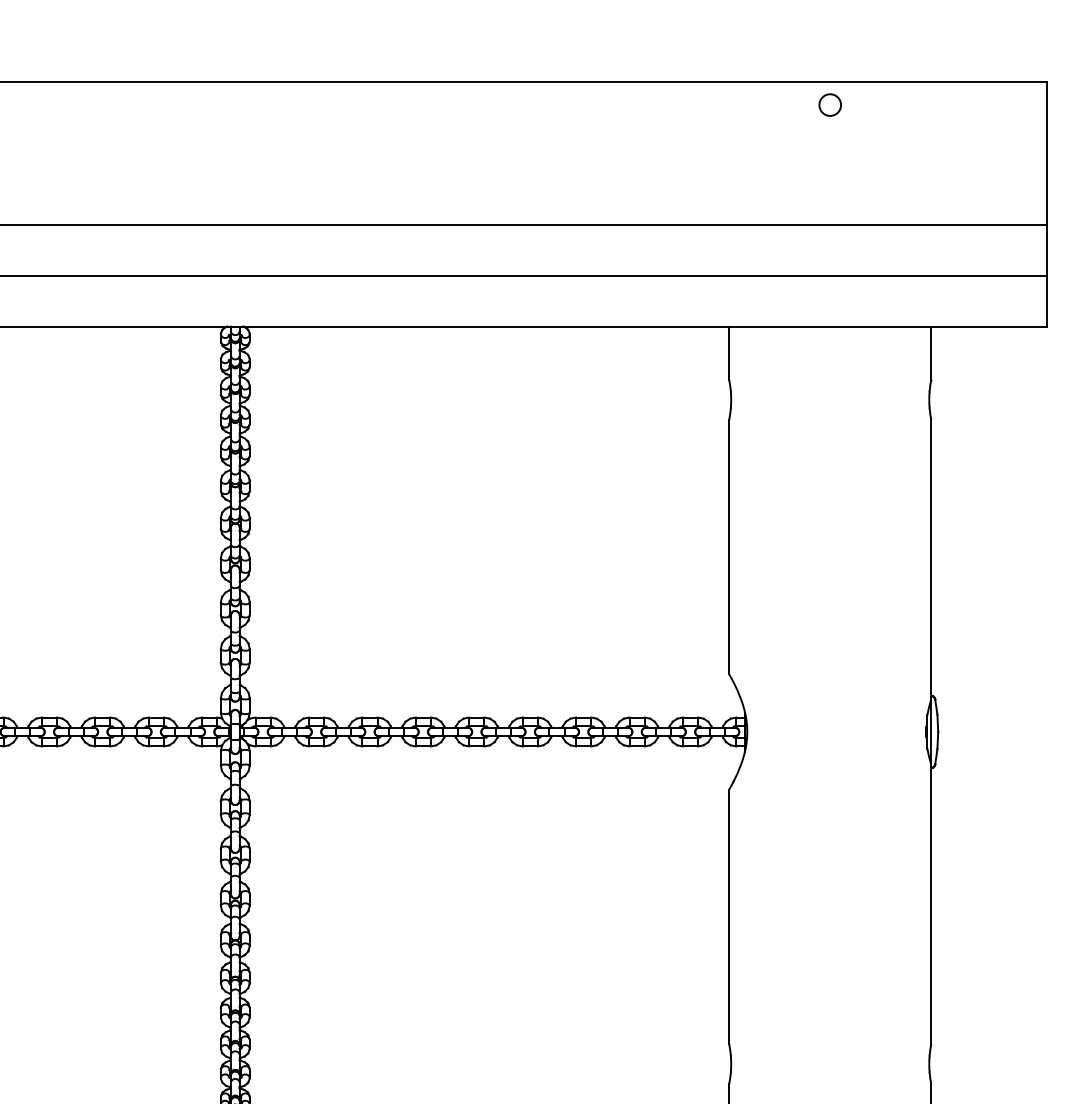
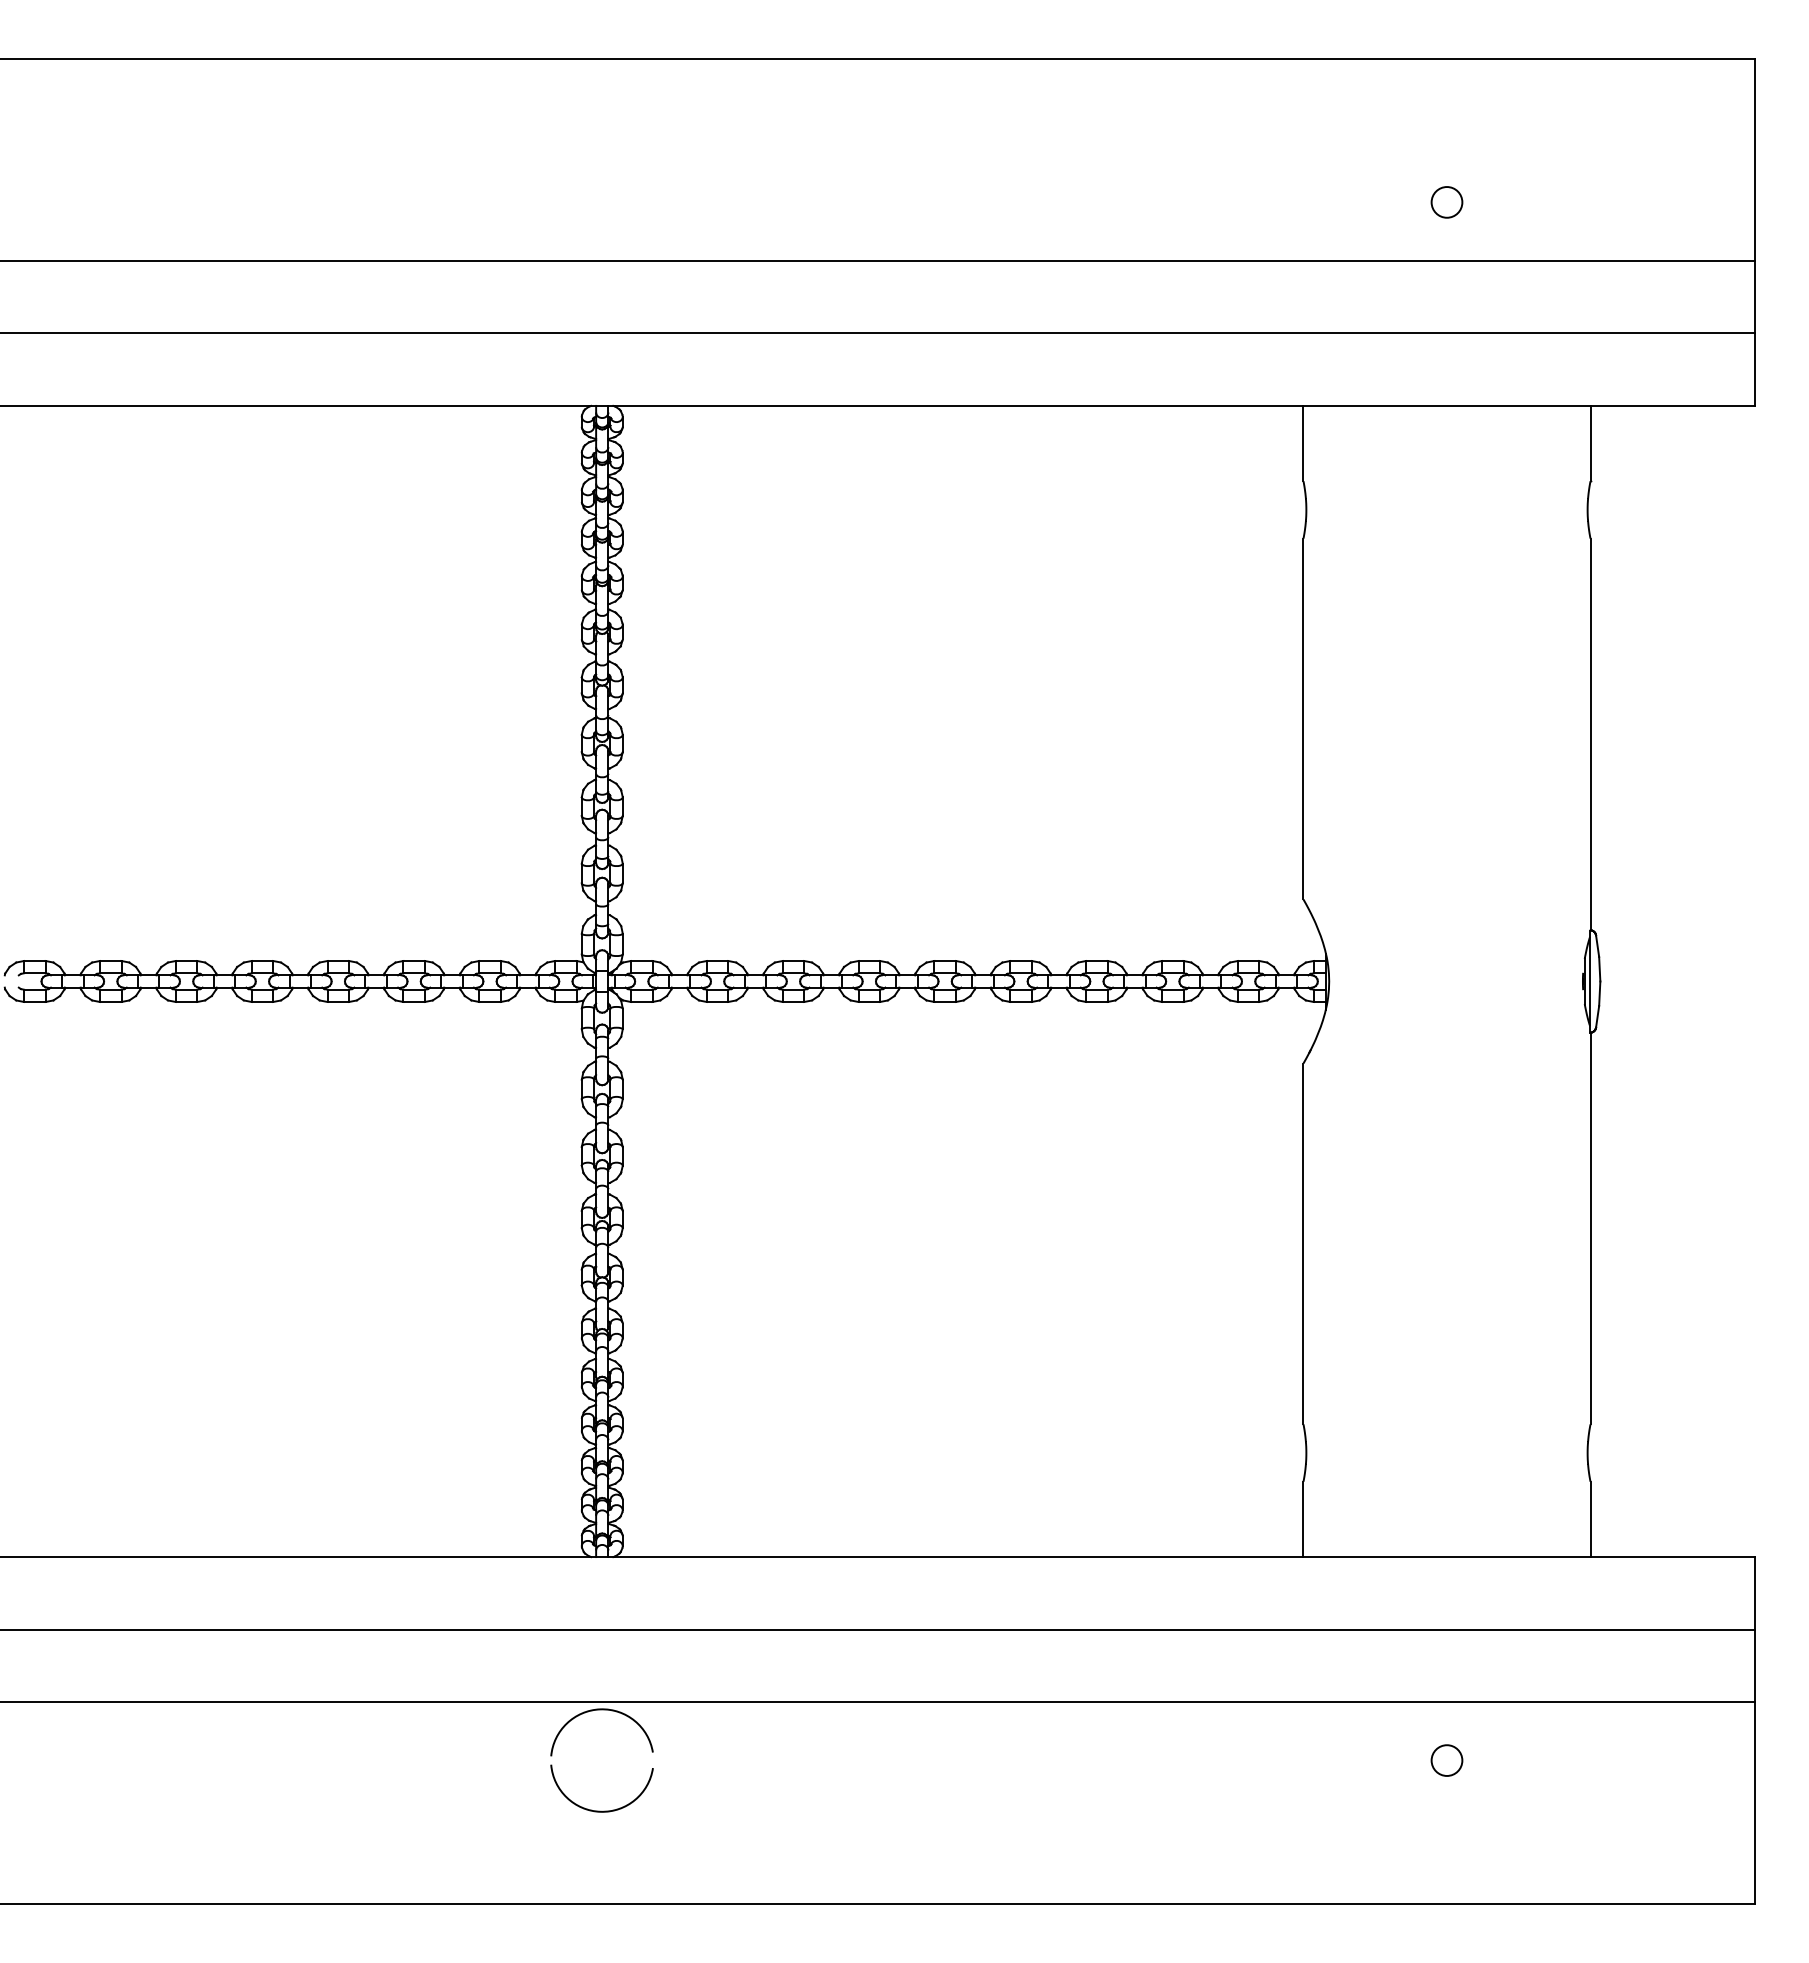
circle: (829, 105) -> (1446, 202), moved

